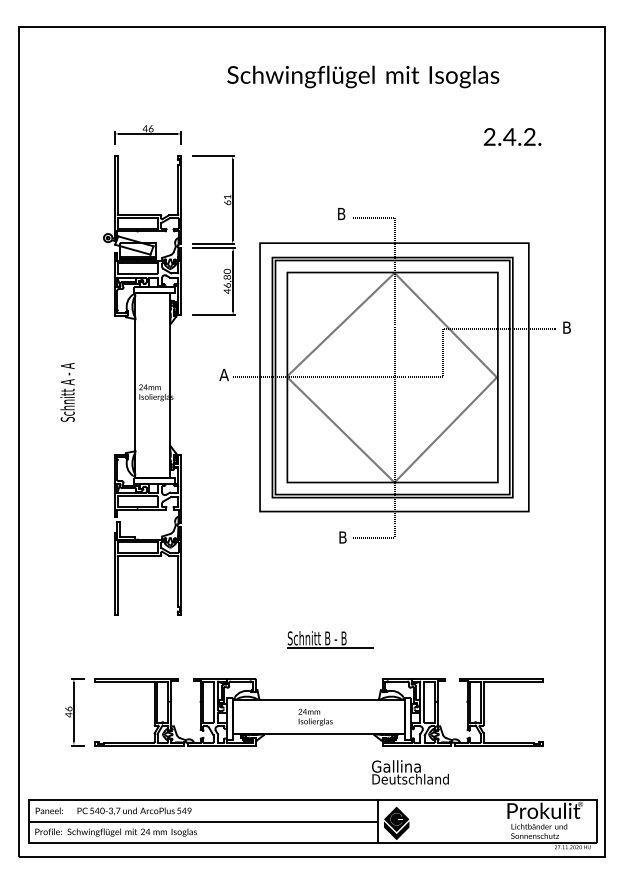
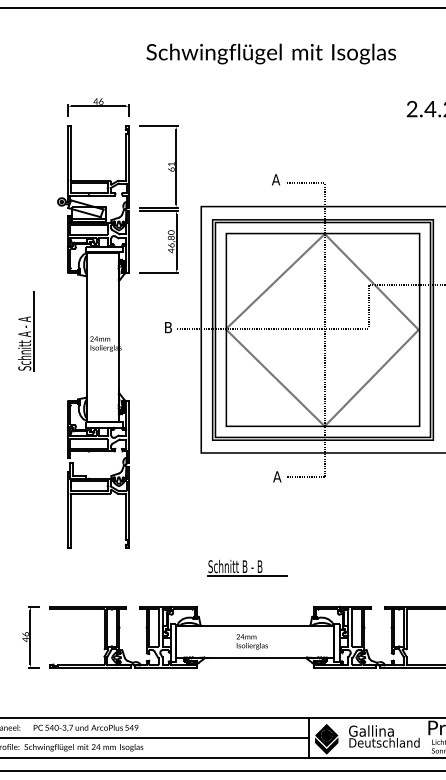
text: (363, 76) -> (271, 53), moved
text: (341, 213) -> (276, 179), B -> A
text: (223, 374) -> (167, 327), A -> B
line: (77, 379) -> (33, 331), added
text: (342, 537) -> (276, 476), B -> A
part: (330, 639) -> (247, 567), moved
text: (410, 772) -> (384, 736), moved

